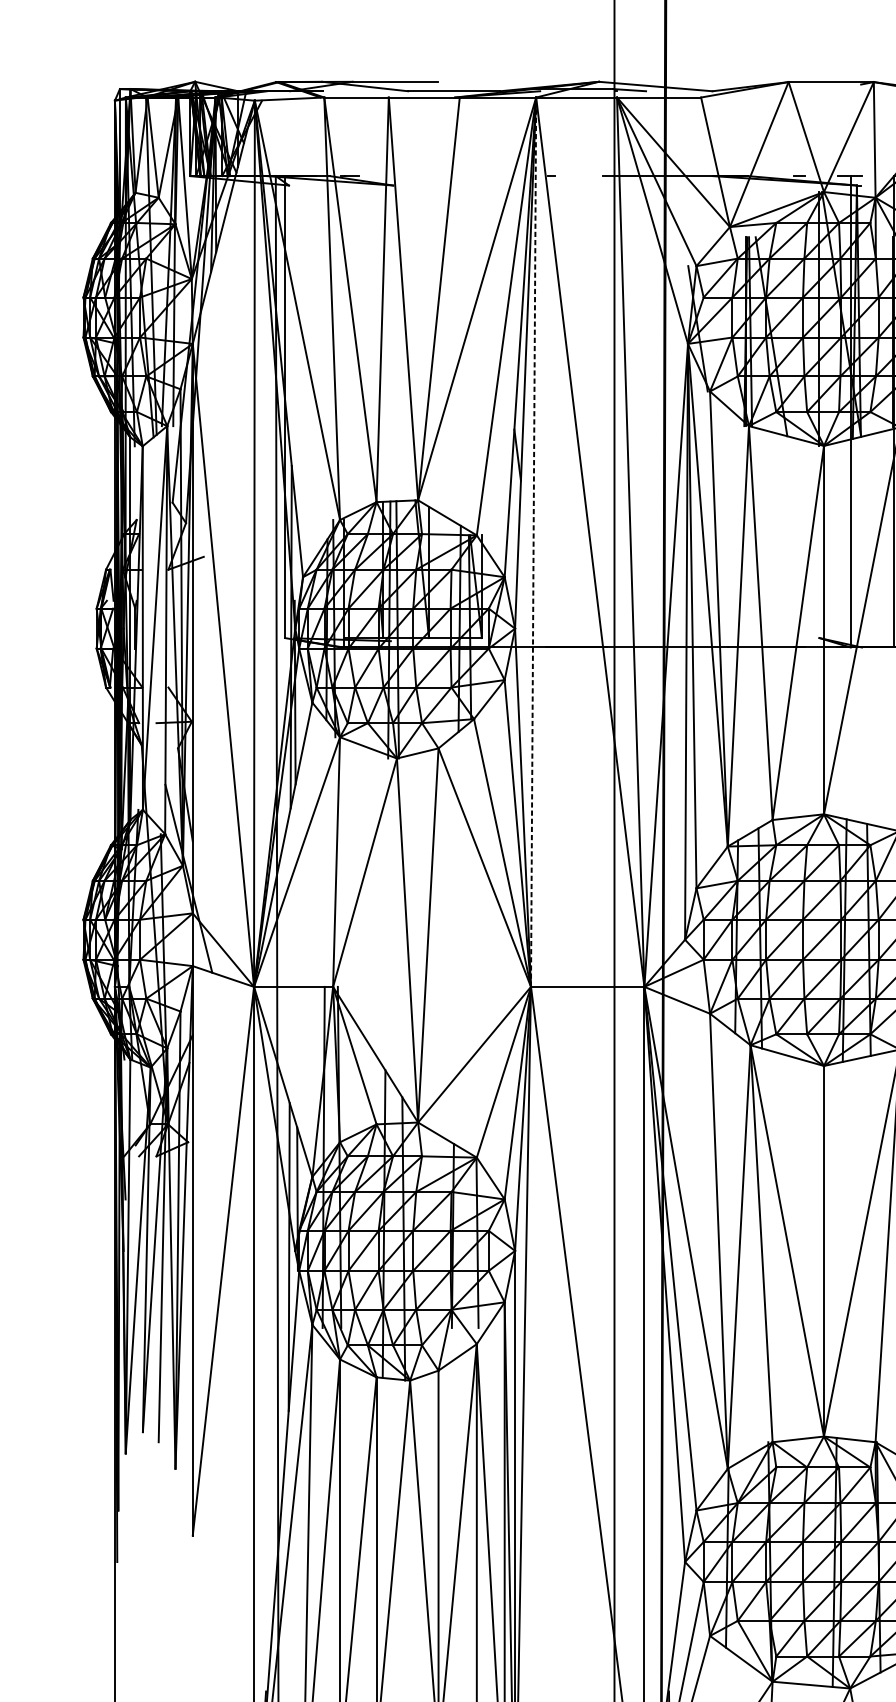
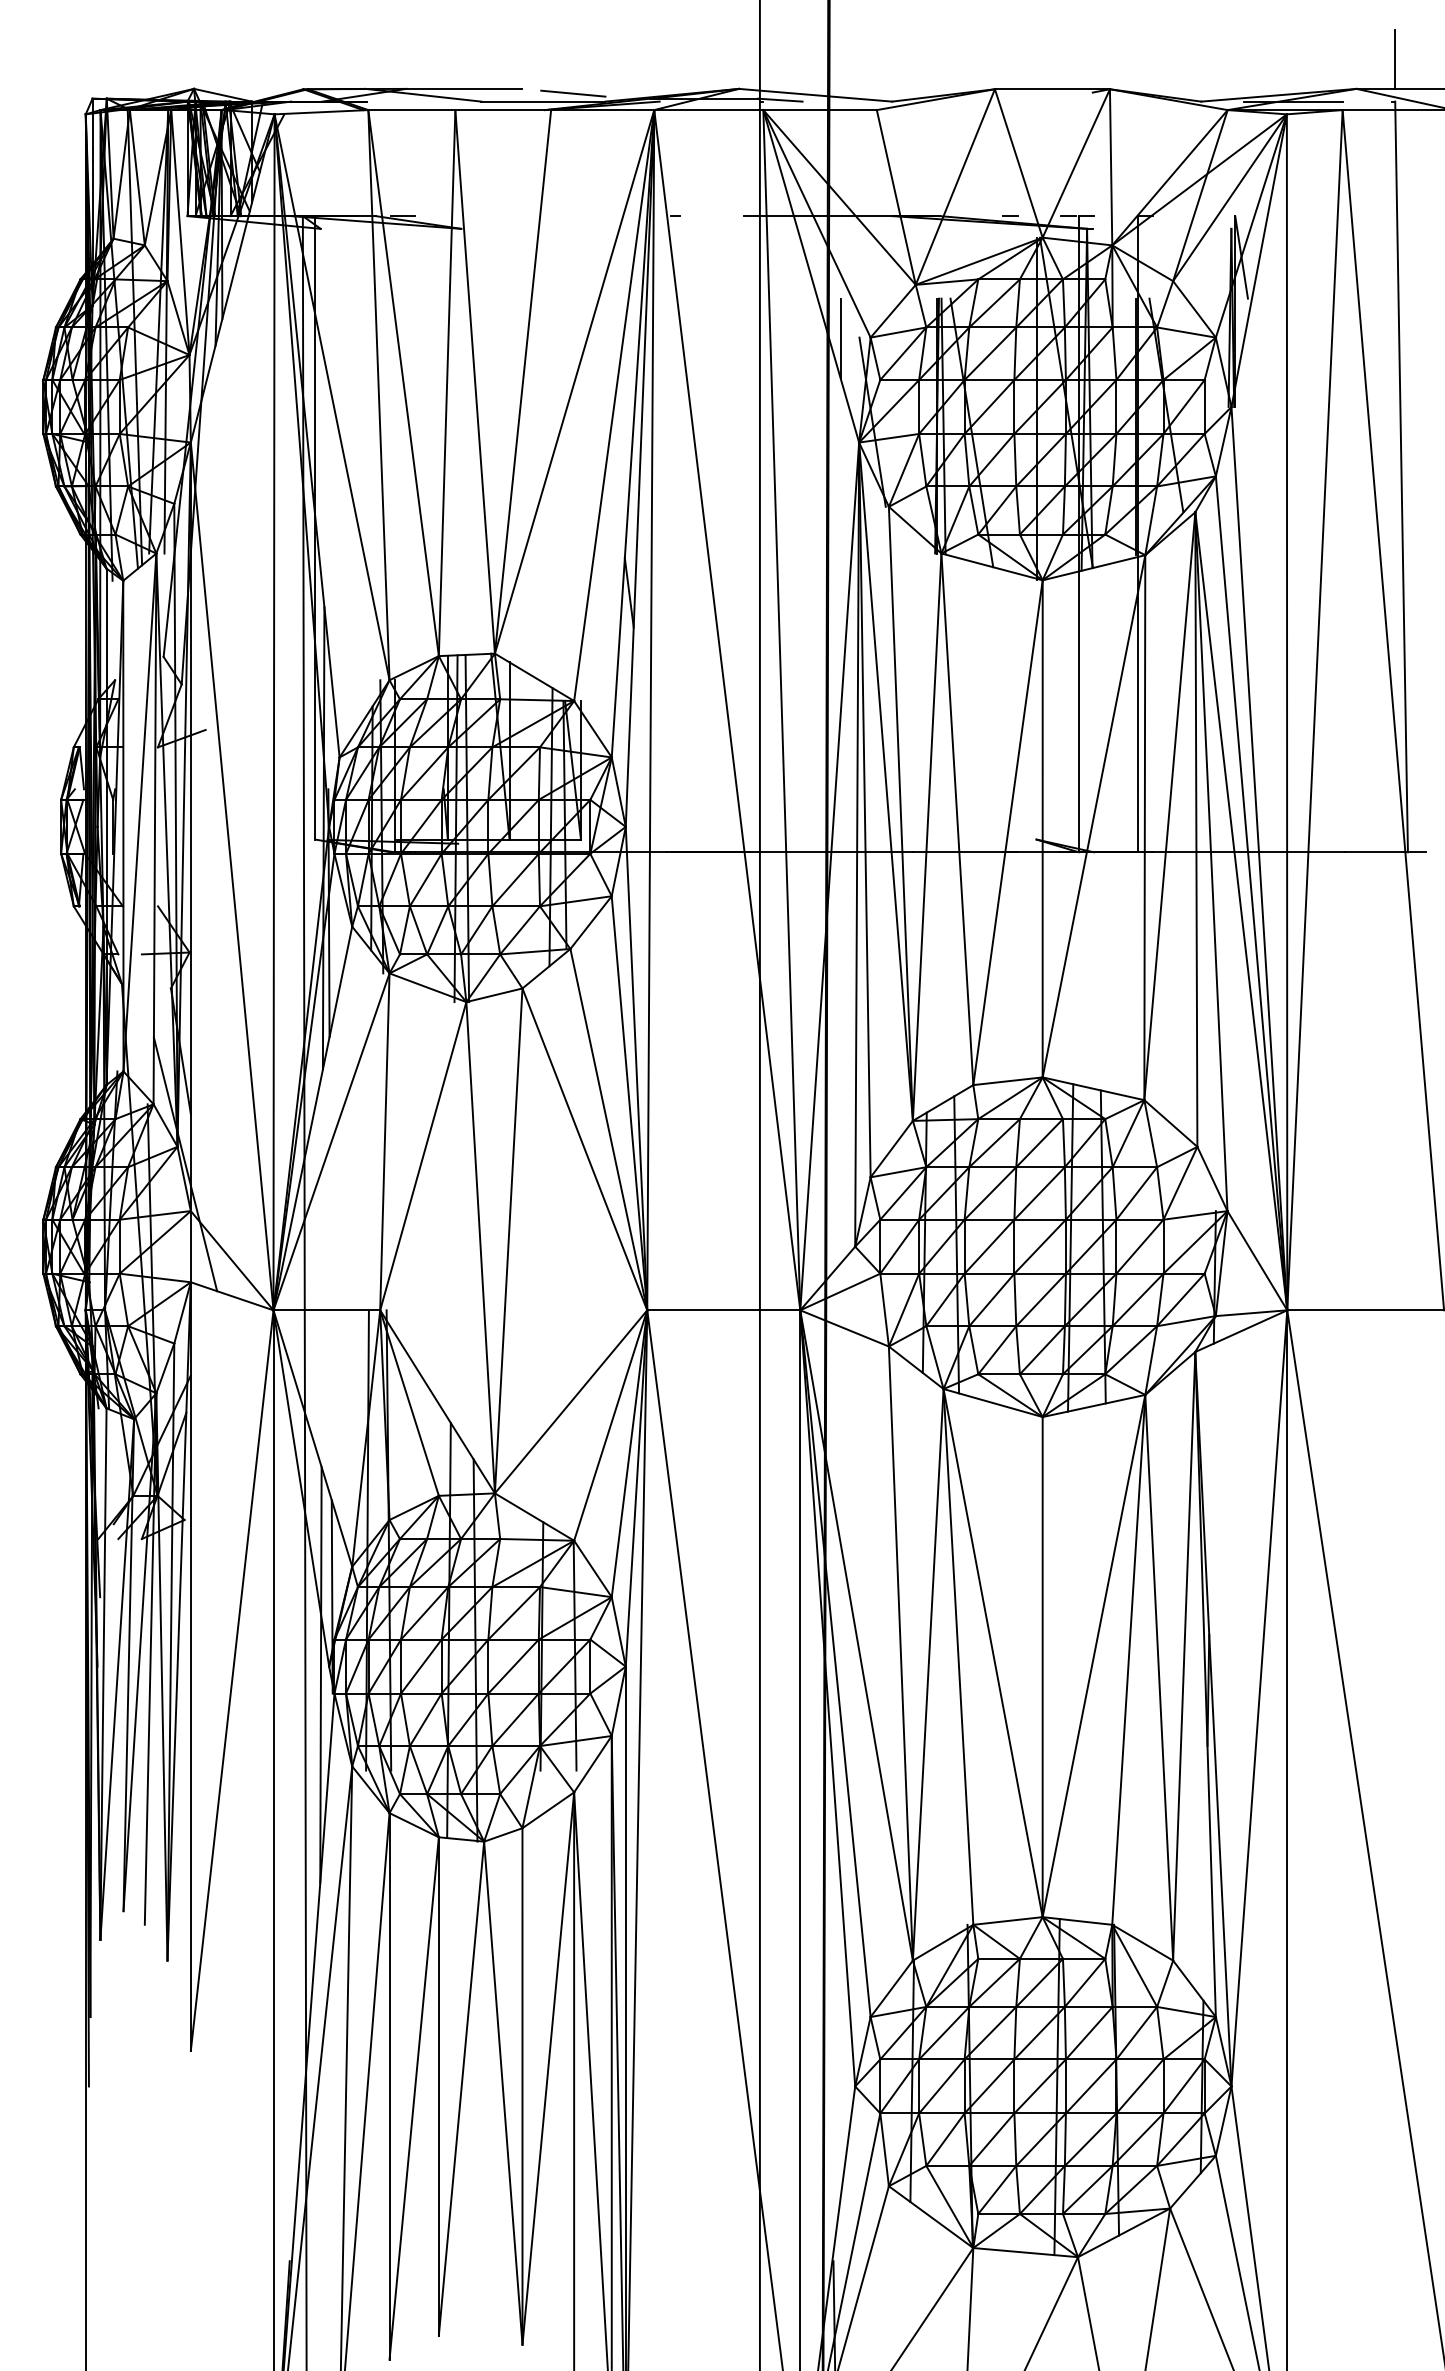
line: (476, 85) -> (573, 93), added
line: (674, 266) -> (840, 338), added
line: (533, 541) -> (650, 709), dashed -> solid

